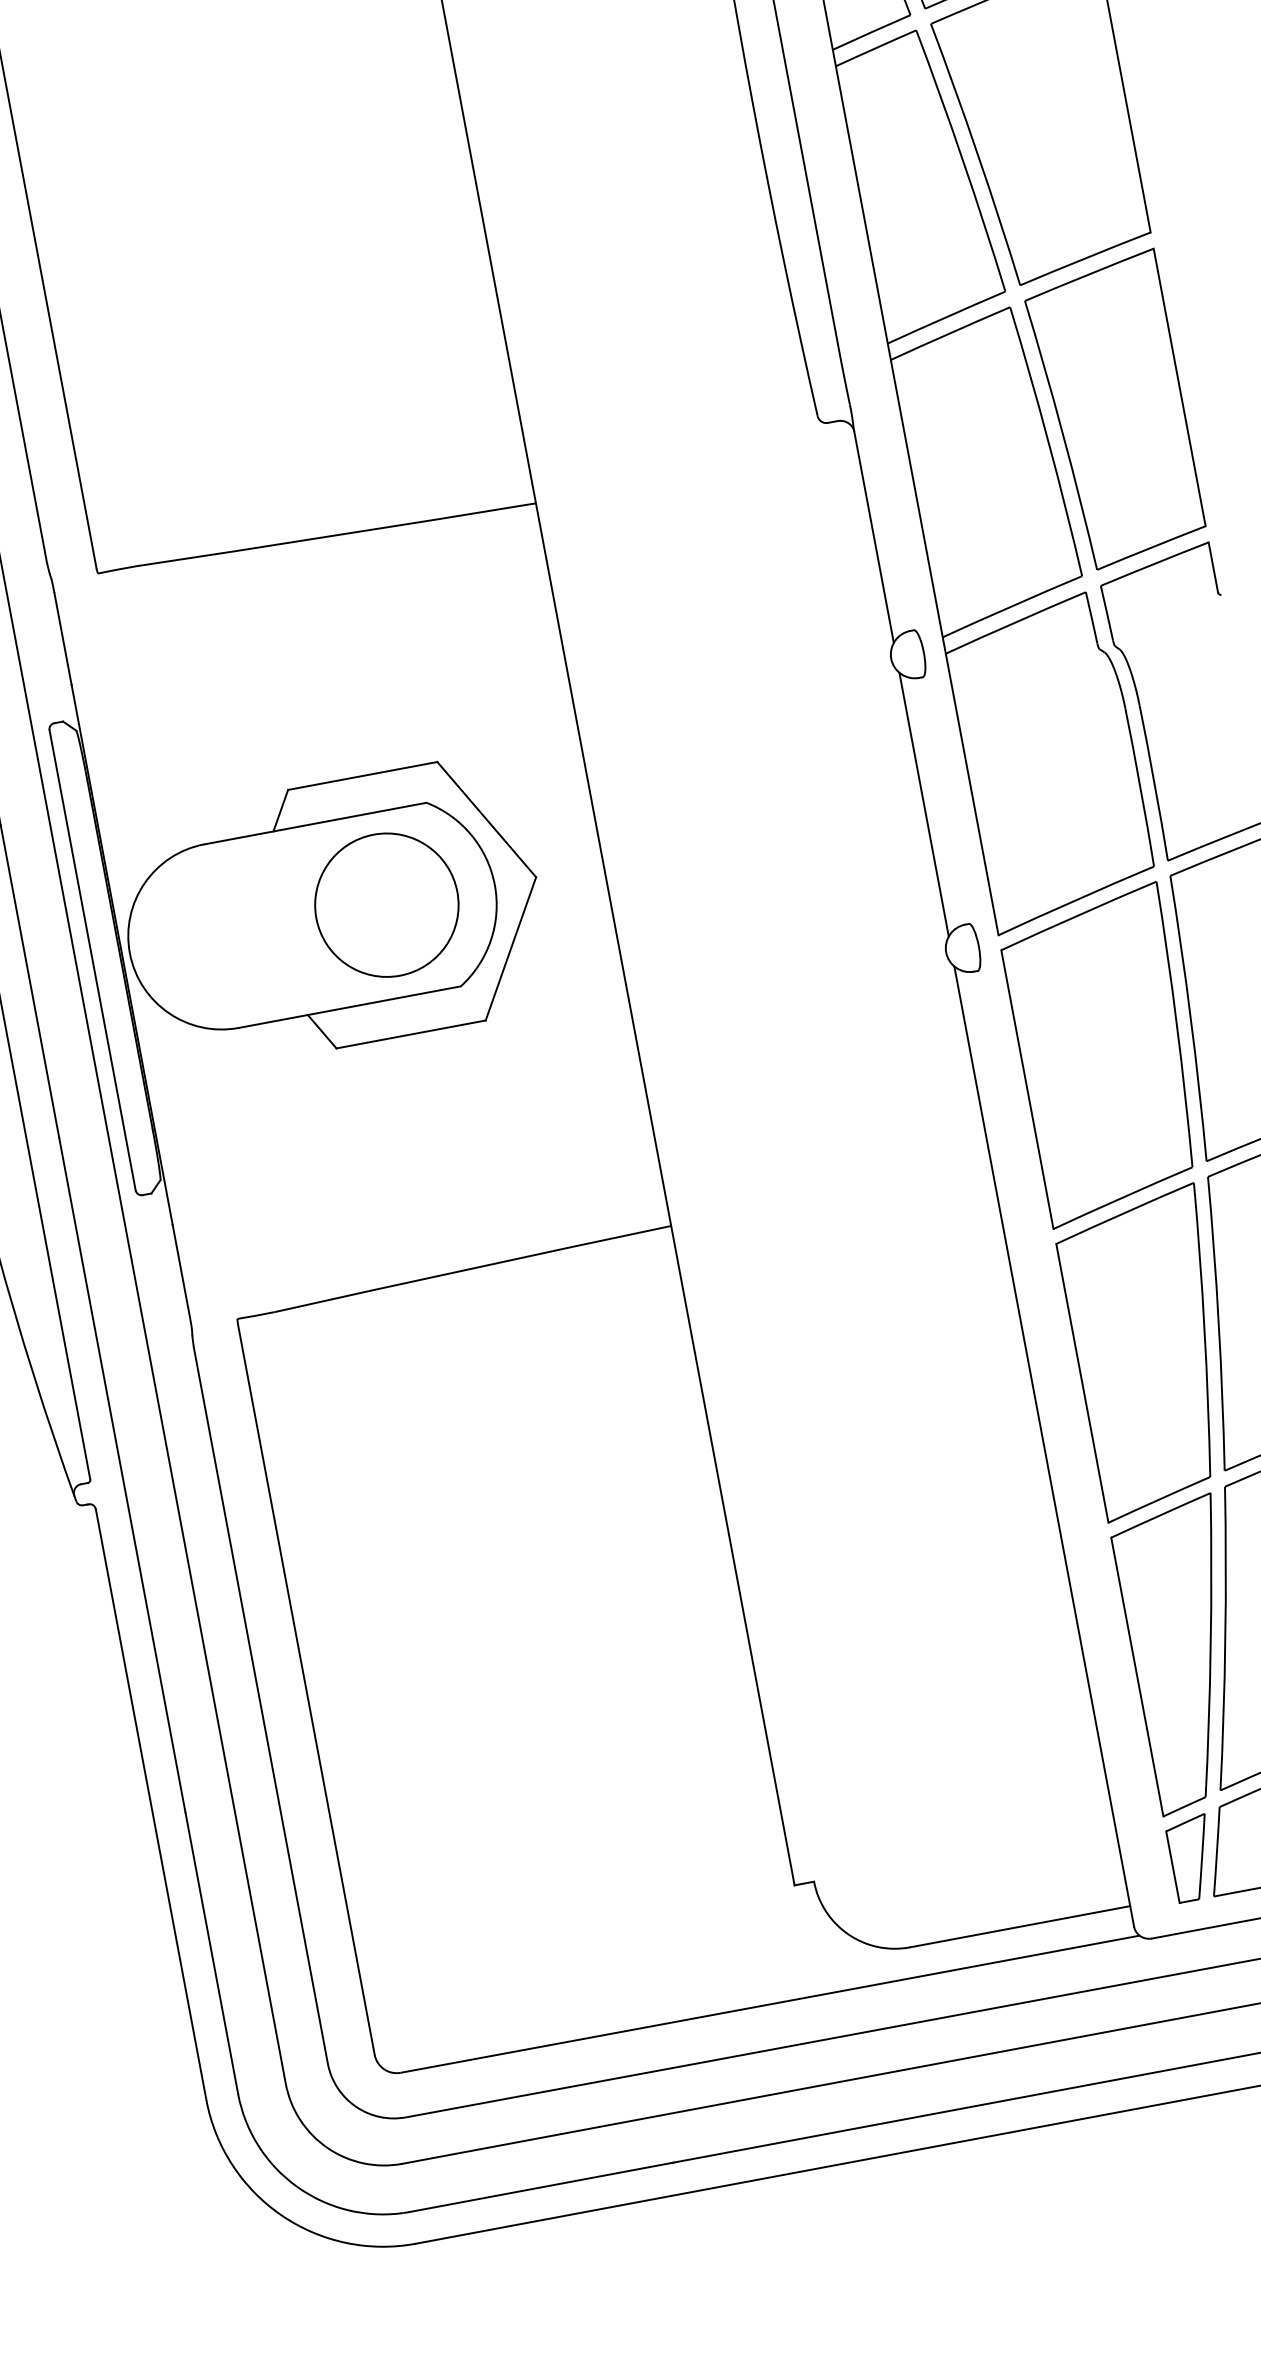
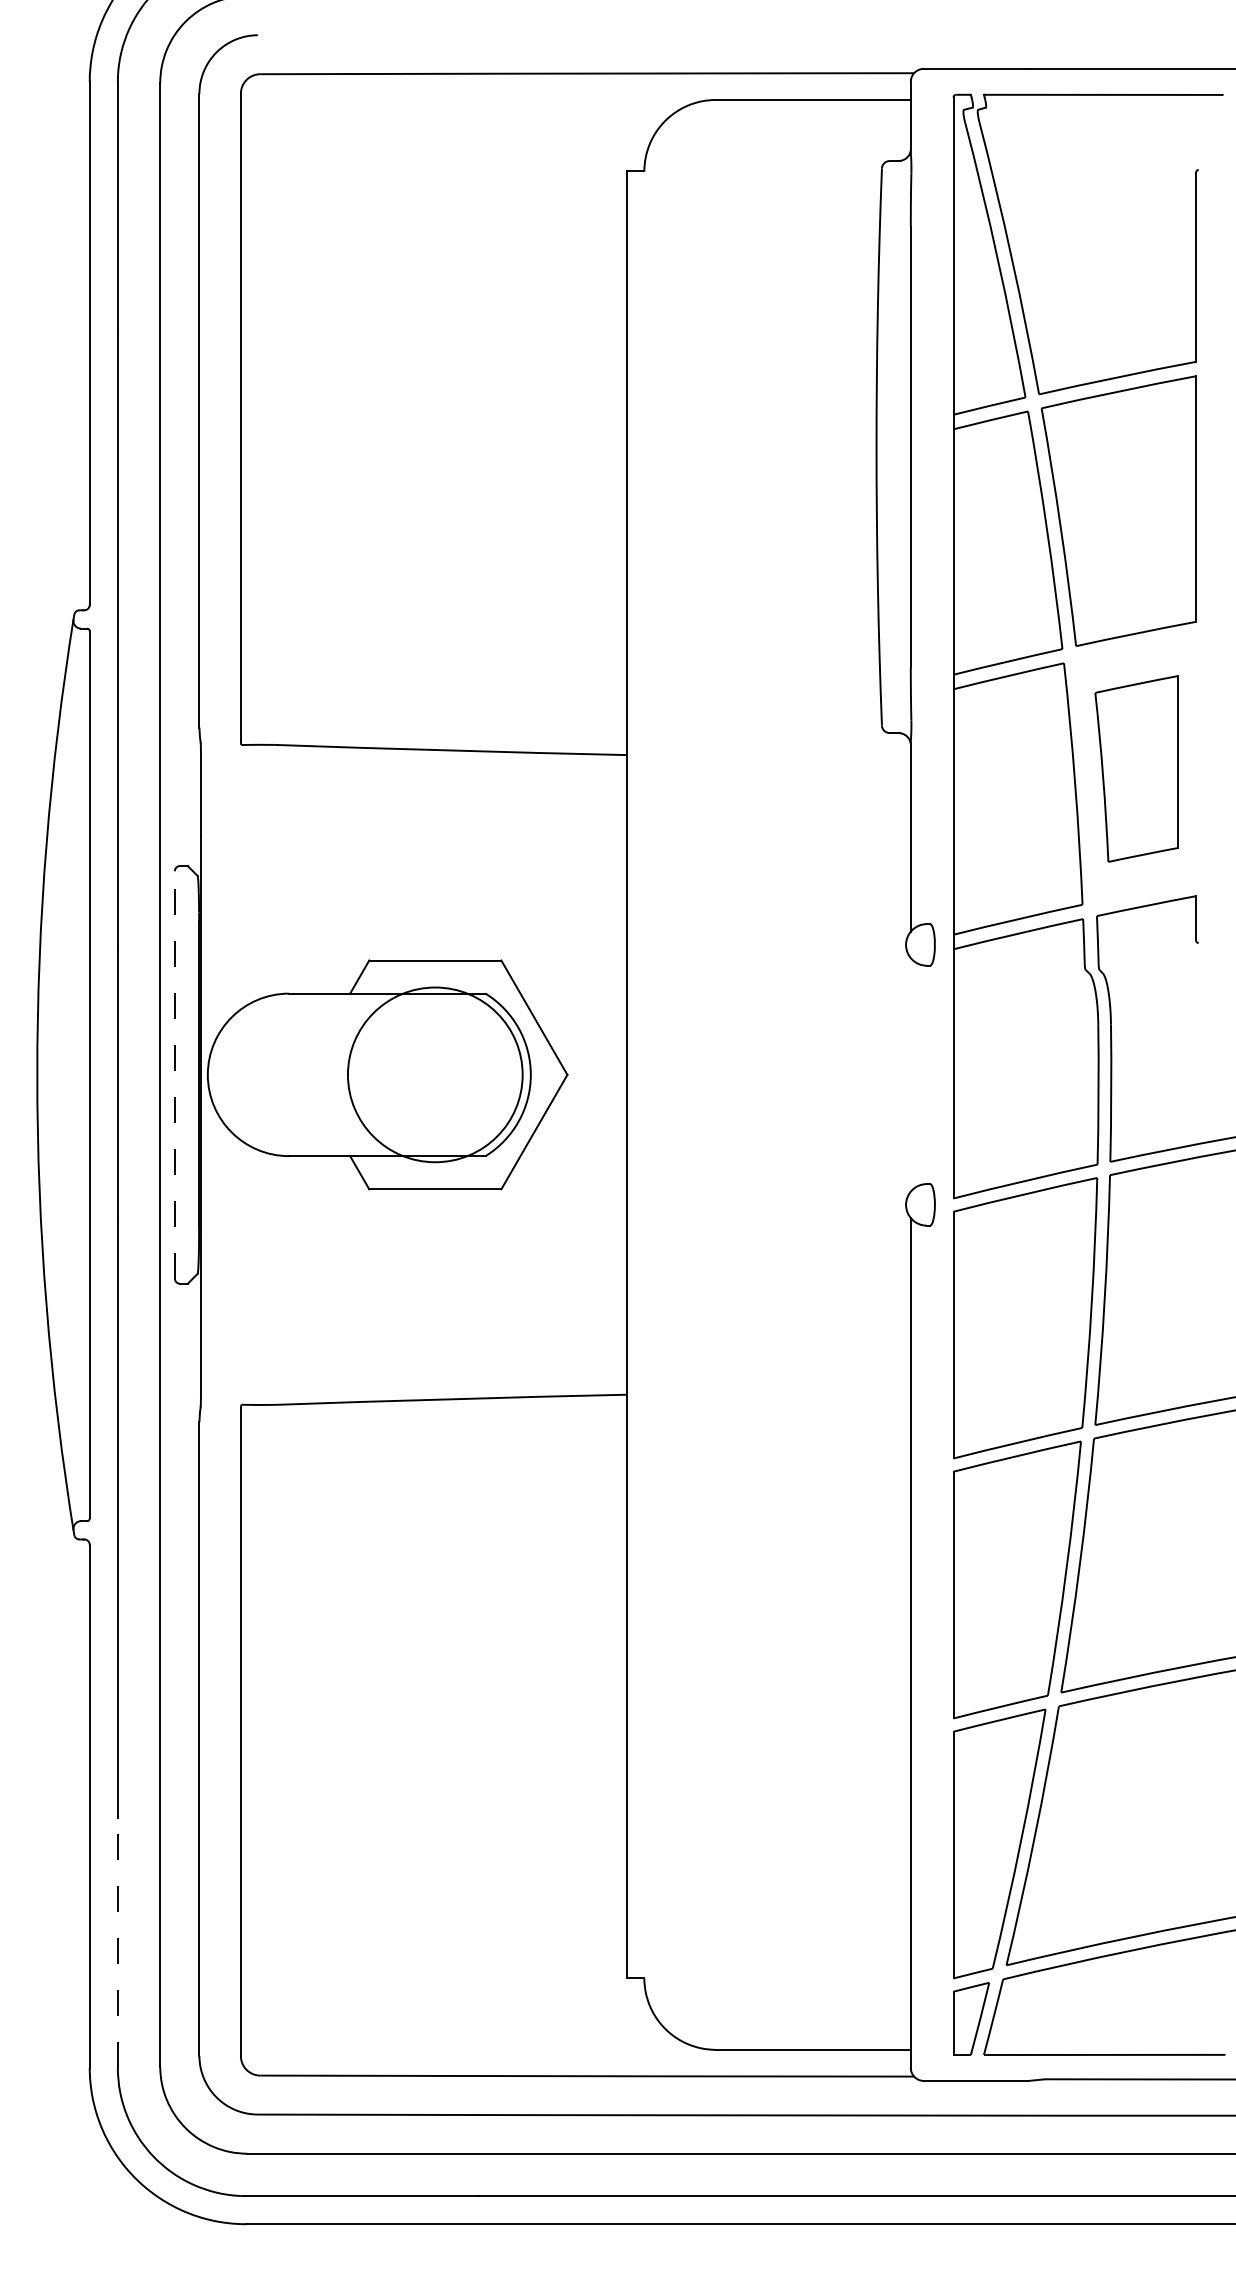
part: (1114, 410) -> (1136, 768), size x0.7
line: (923, 804) -> (910, 1074), removed
circle: (385, 904) -> (434, 1074), size x1.4
line: (92, 959) -> (174, 1074), solid -> dashed
line: (211, 1953) -> (117, 1943), solid -> dashed

